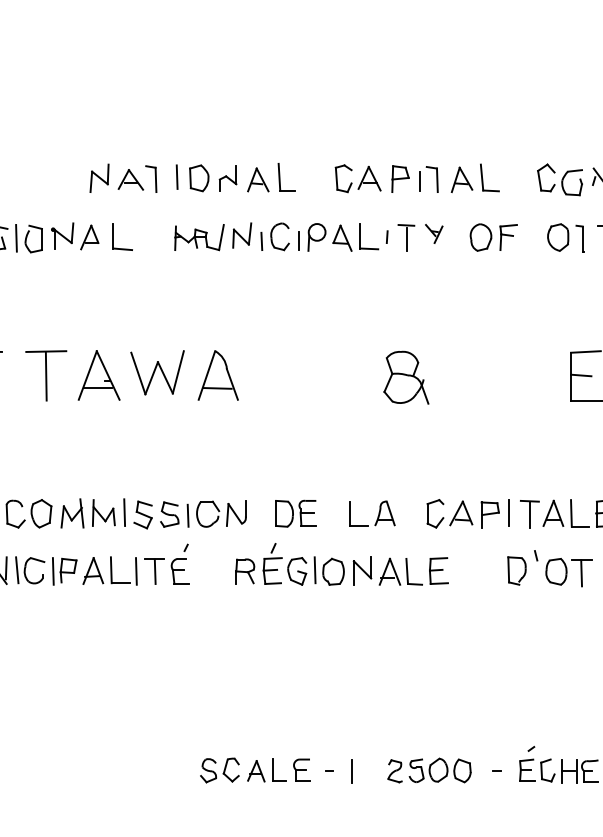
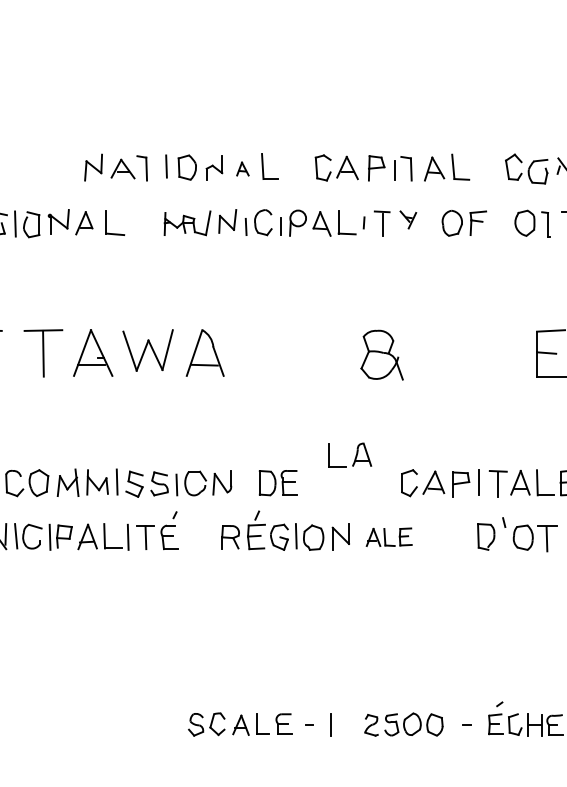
part: (257, 179) -> (242, 168), size x0.6
part: (372, 513) -> (350, 454), moved
part: (414, 570) -> (389, 536), size x0.7

